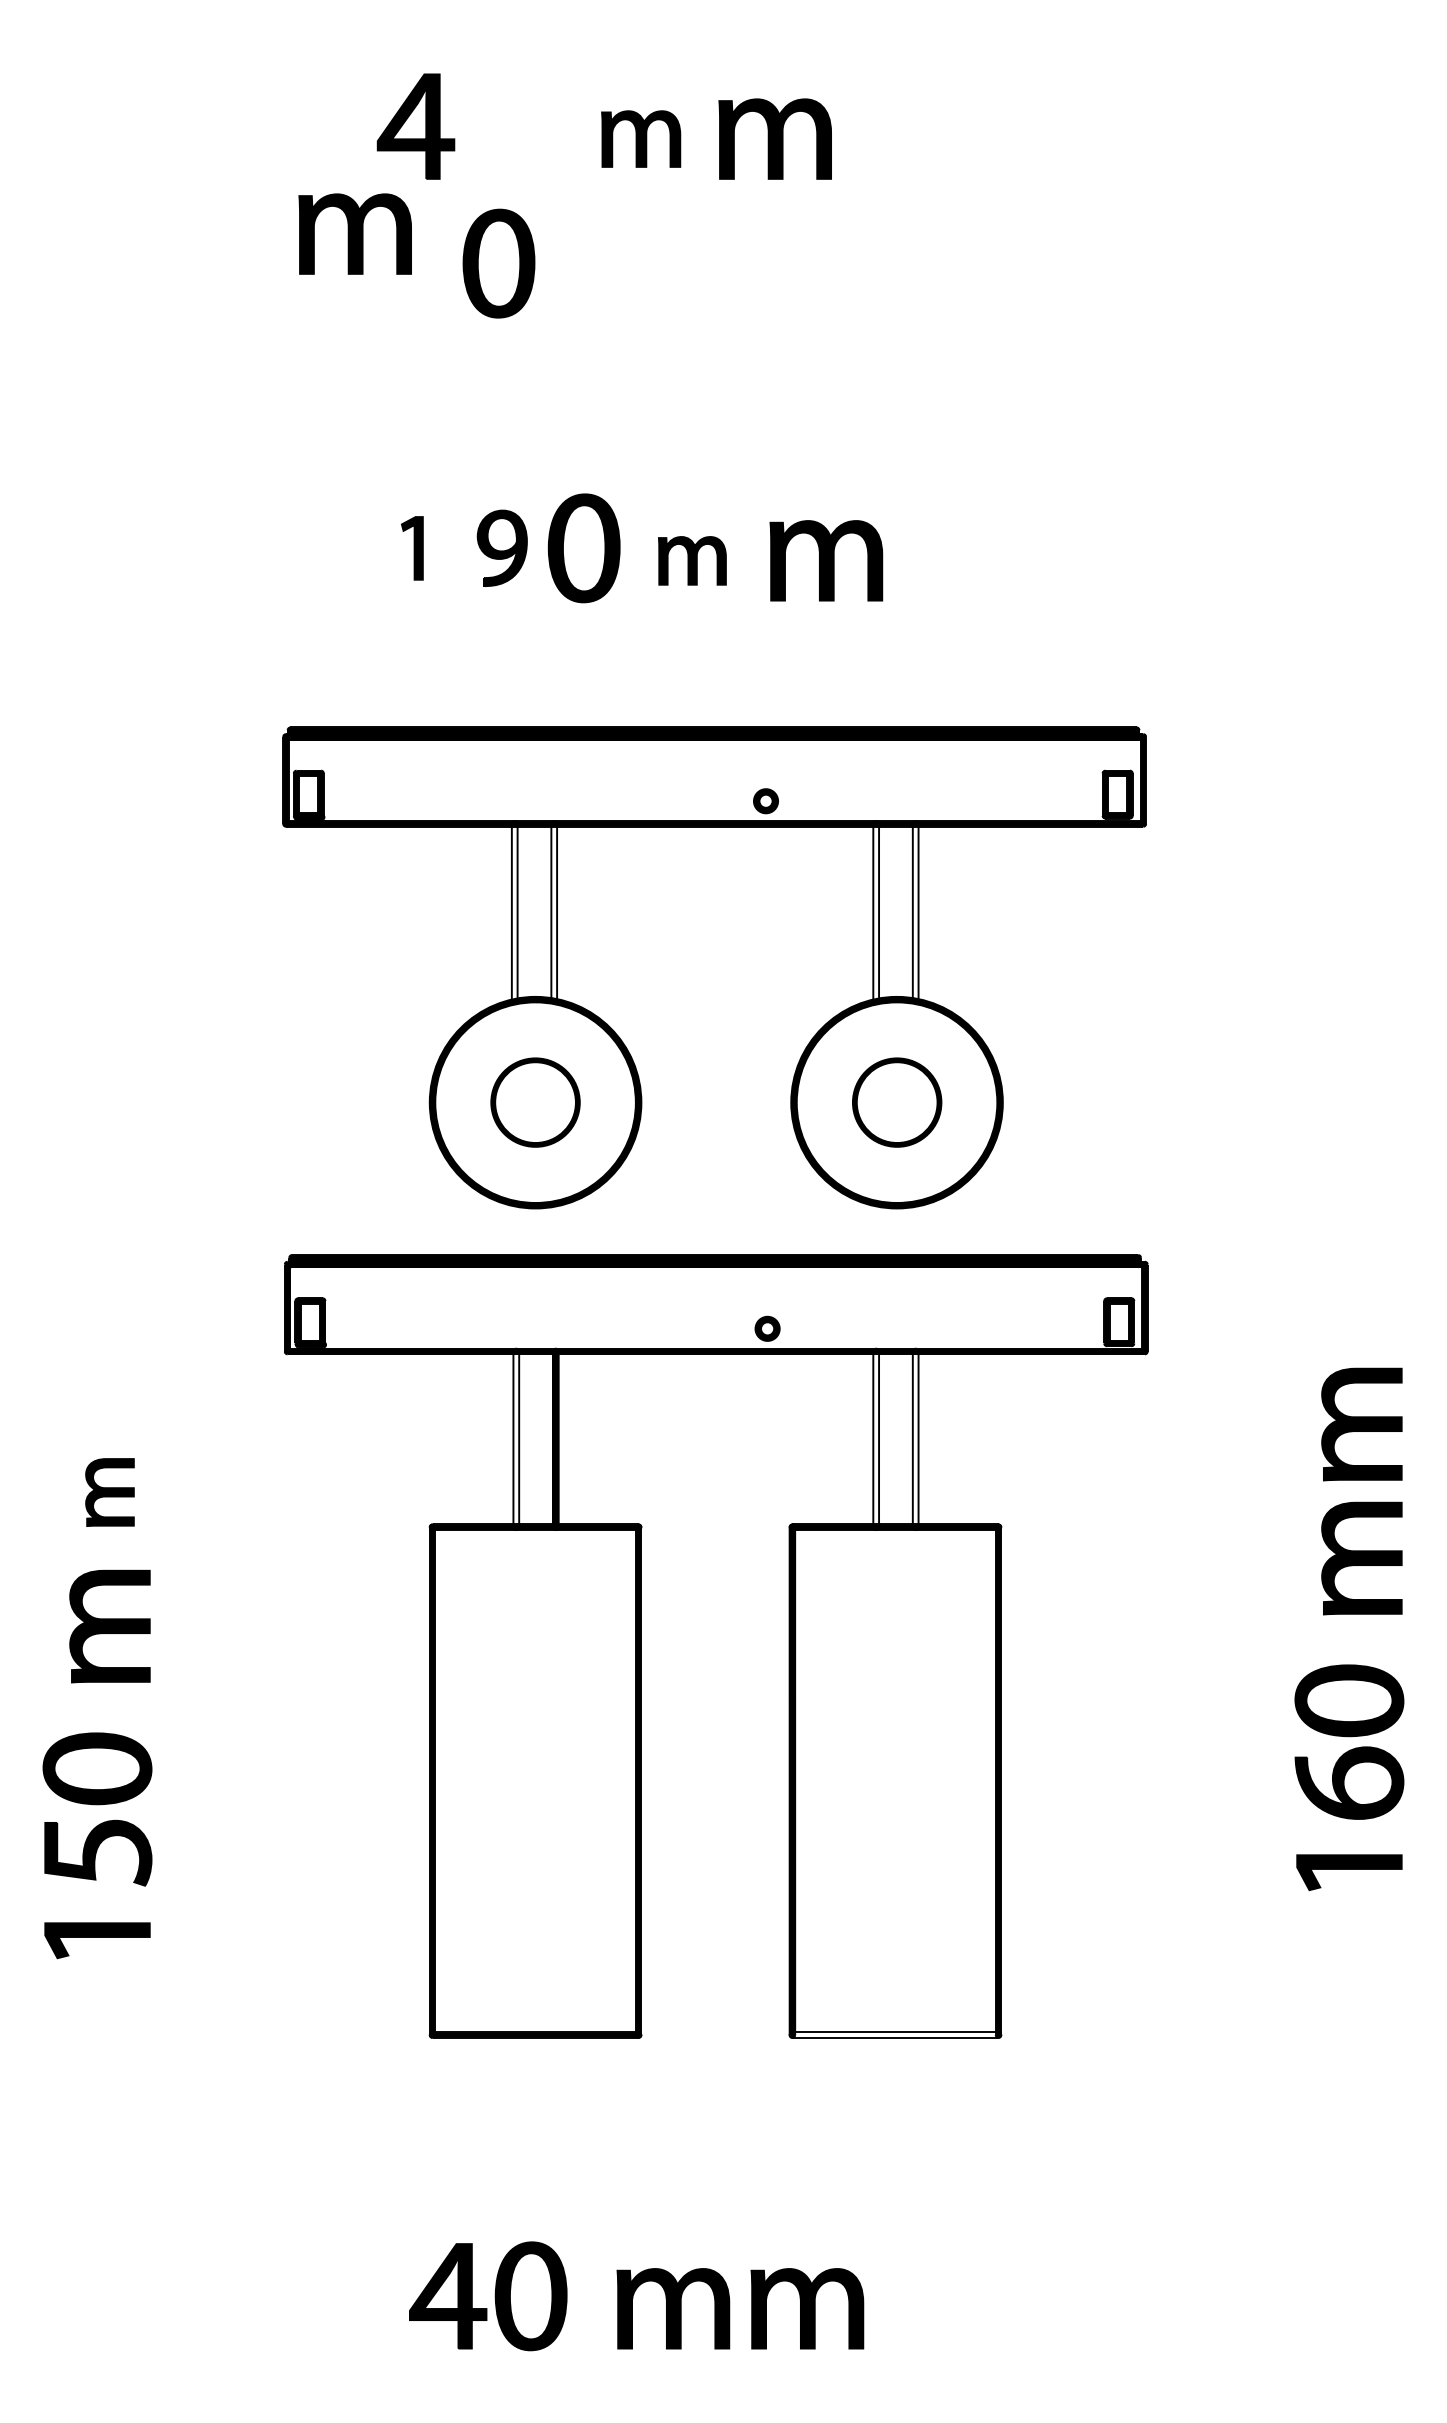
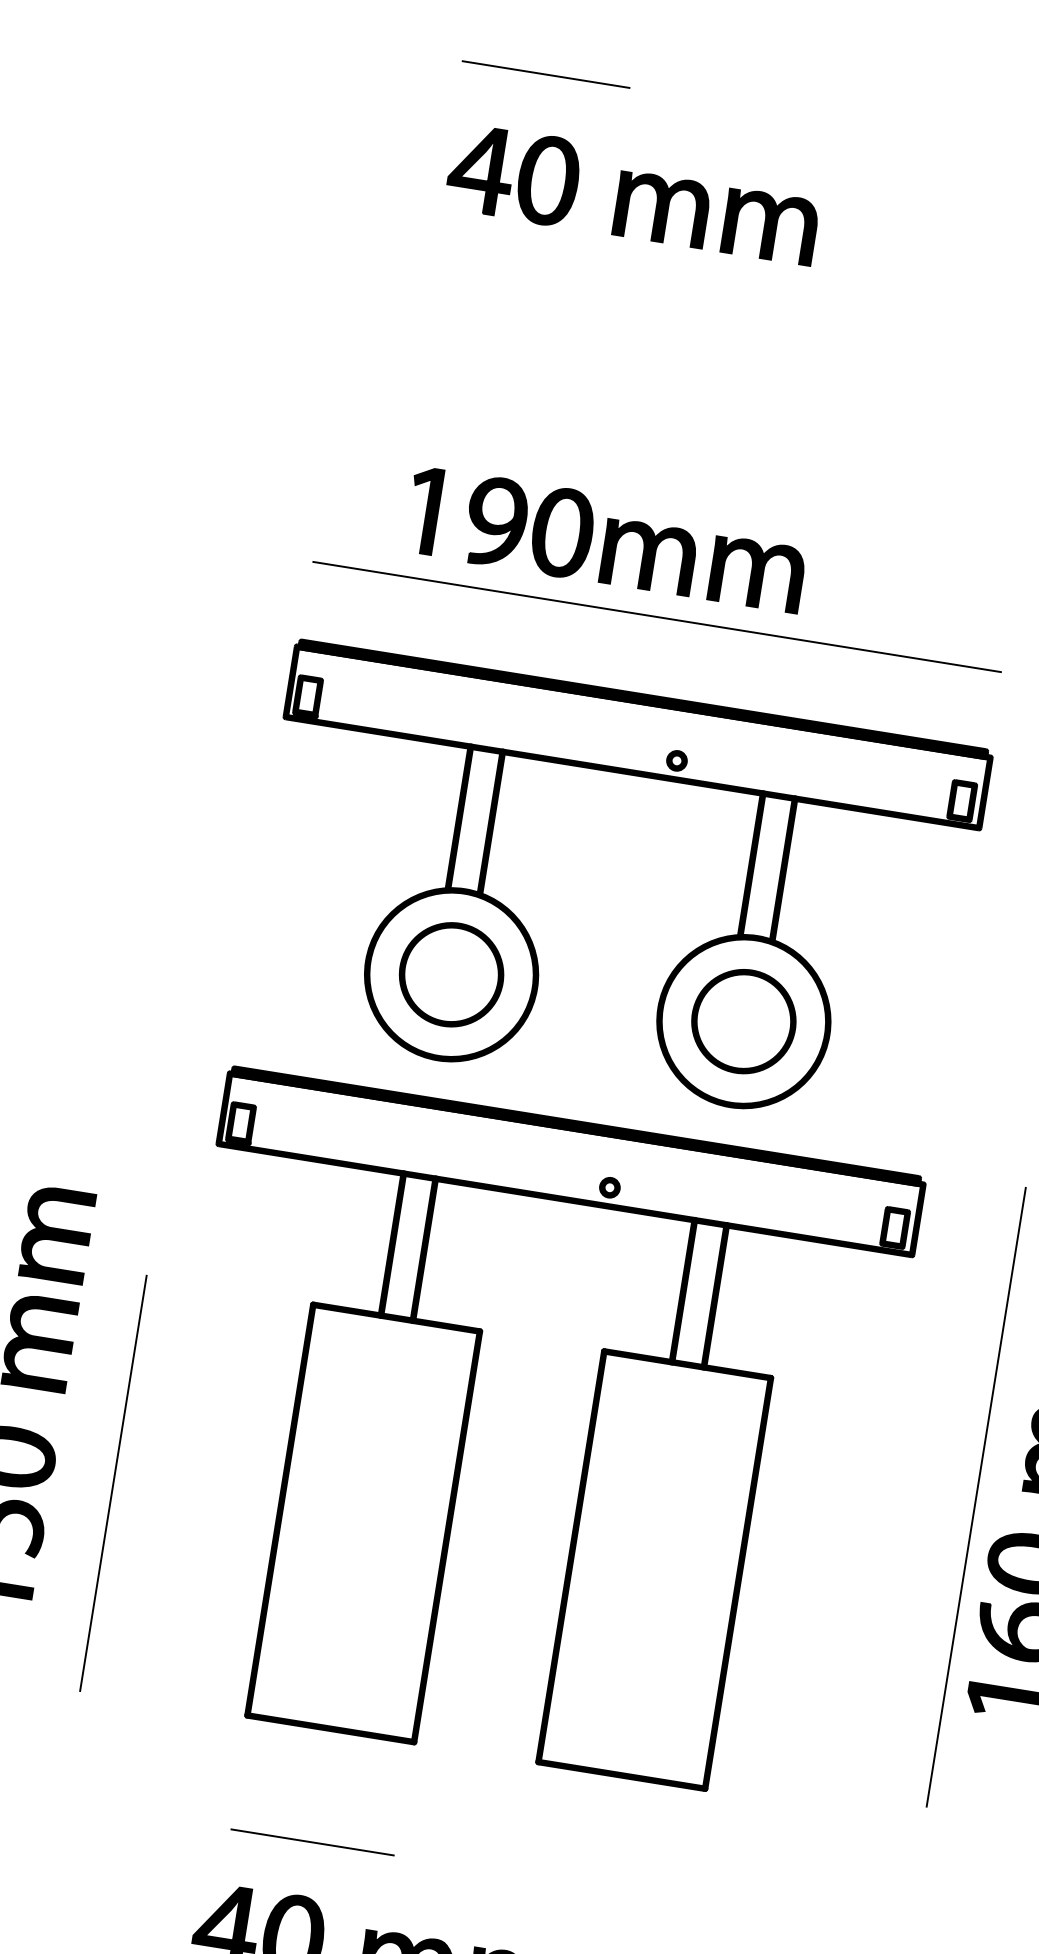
part: (640, 138) -> (661, 208), size x1.43
part: (354, 233) -> (417, 248), removed
part: (498, 263) -> (548, 180), moved
part: (412, 548) -> (423, 510), size x1.67
part: (502, 548) -> (496, 522), size x1.43
part: (692, 560) -> (648, 556), size x1.67
line: (714, 631) -> (657, 616), added
fill: (514, 911) -> (459, 817), added
fill: (554, 911) -> (491, 822), added
fill: (876, 911) -> (752, 864), added
fill: (915, 911) -> (783, 869), added
part: (535, 1102) -> (451, 974), size x1.43
part: (897, 1102) -> (744, 1021), size x1.43
fill: (516, 1439) -> (392, 1244), added
fill: (876, 1439) -> (683, 1291), added
fill: (915, 1439) -> (715, 1296), added
part: (109, 1492) -> (56, 1234), size x1.67
line: (1269, 1630) -> (976, 1496), added
line: (226, 1780) -> (113, 1482), added
fill: (895, 2034) -> (621, 1774), added
line: (535, 2175) -> (312, 1842), added

